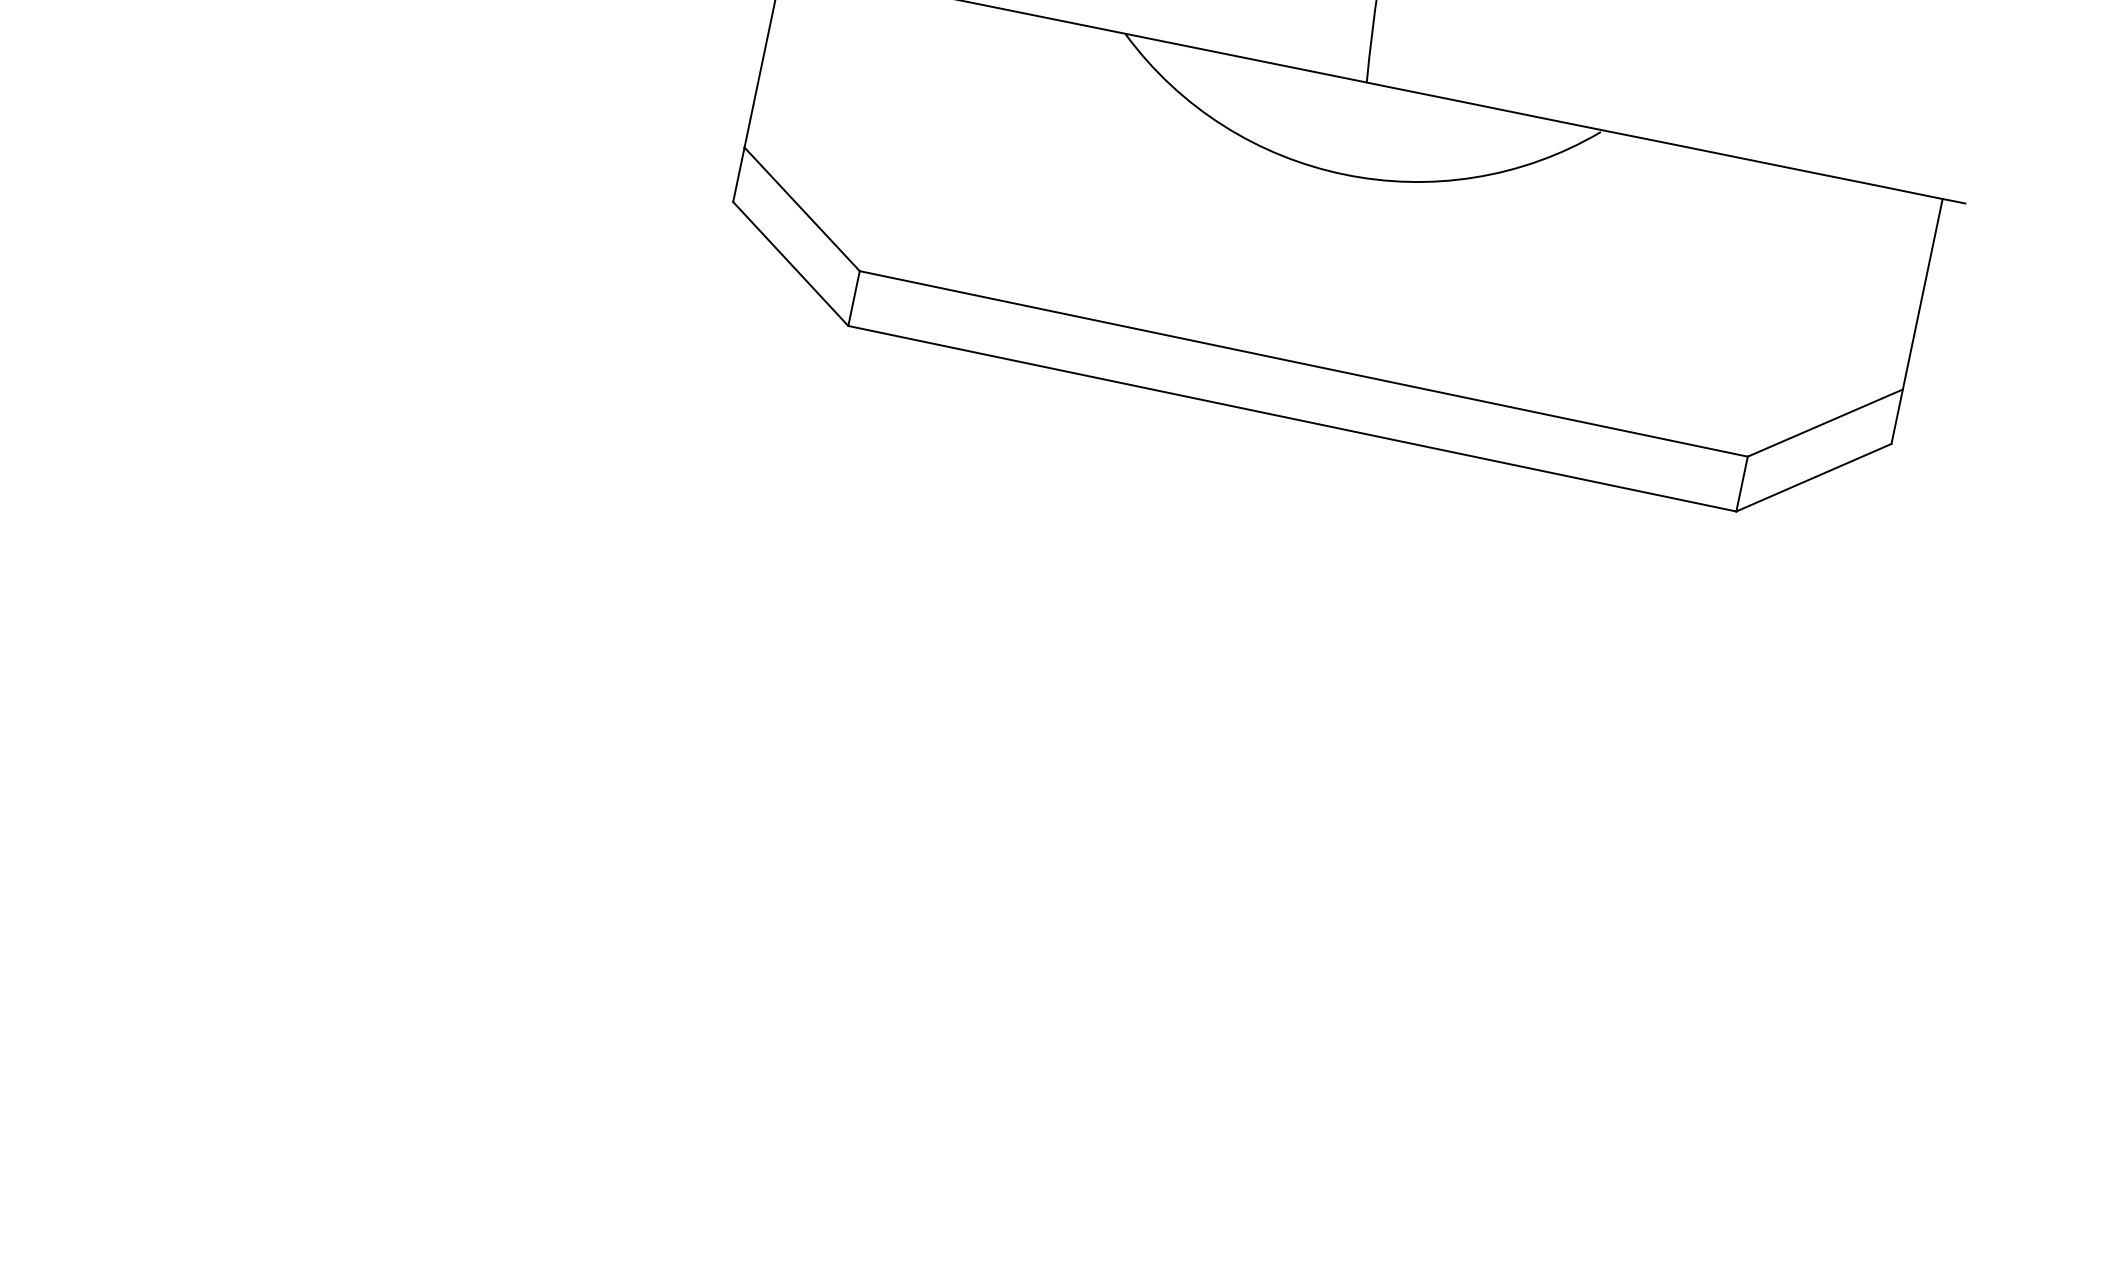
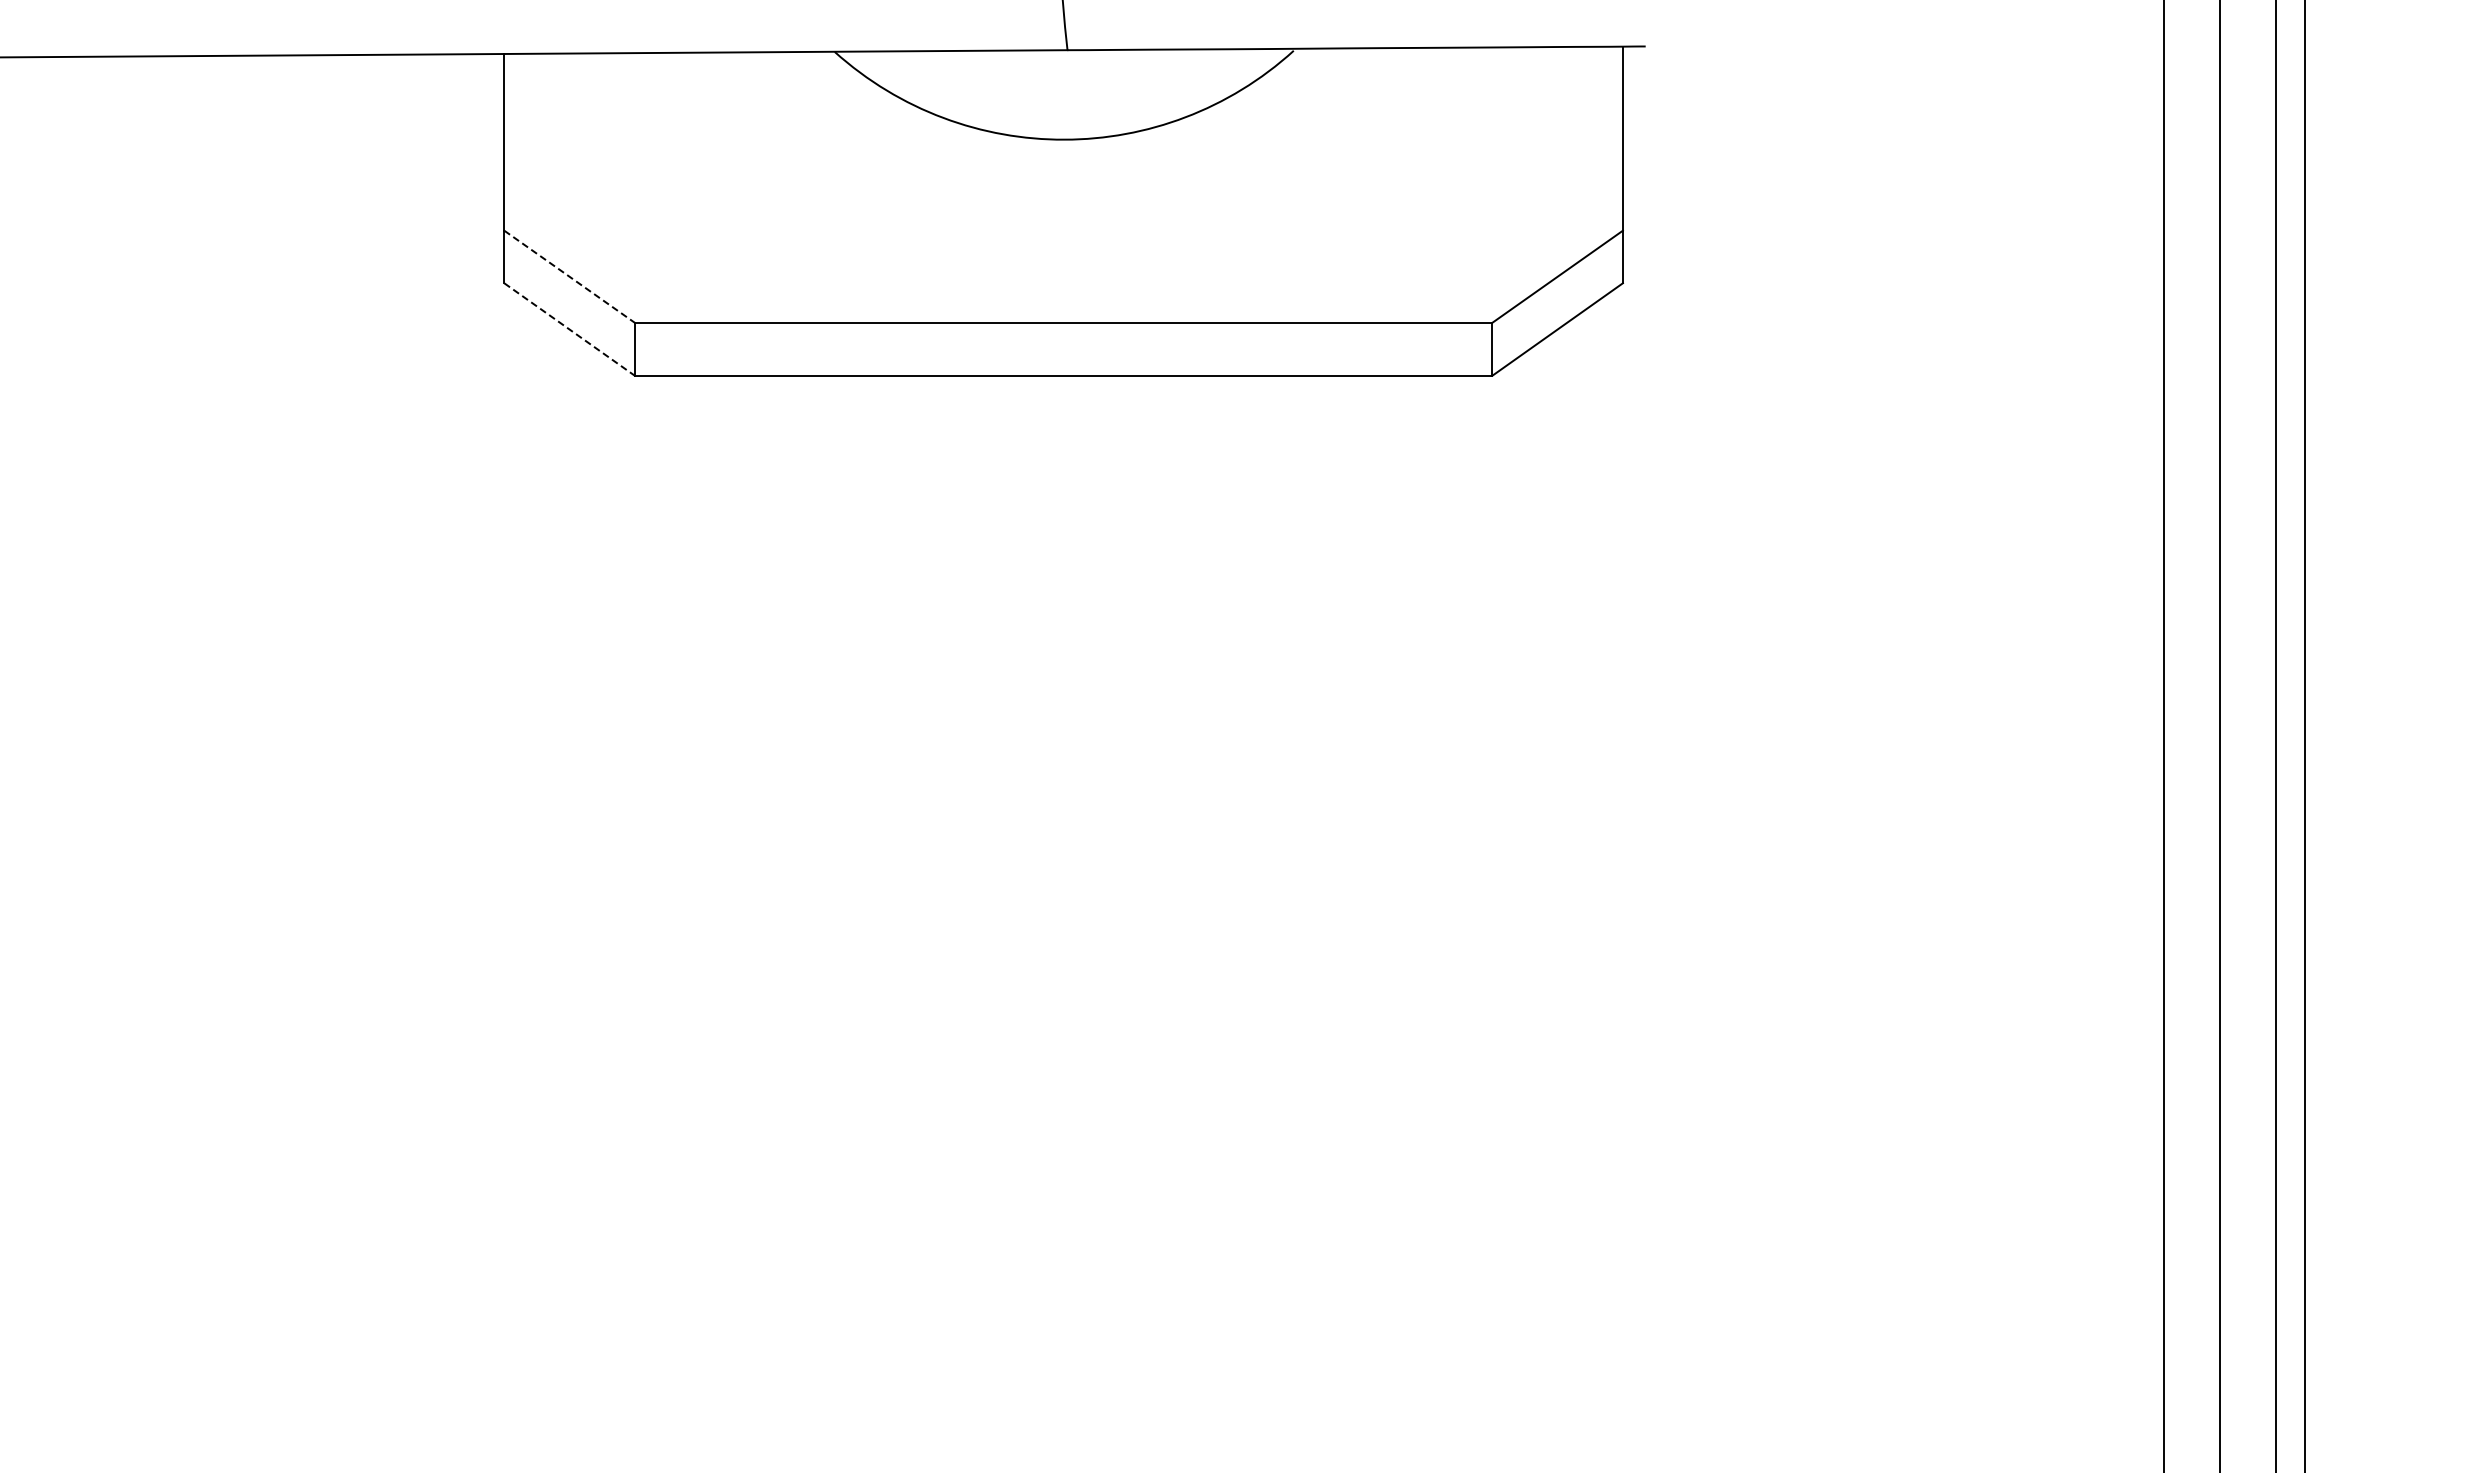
line: (802, 209) -> (569, 276), solid -> dashed
line: (790, 263) -> (569, 329), solid -> dashed

